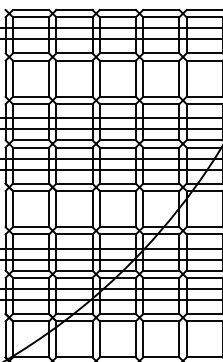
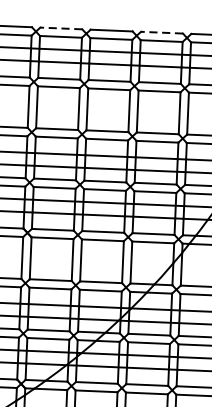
line: (73, 10) -> (60, 28), solid -> dashed
line: (160, 10) -> (161, 33), solid -> dashed

